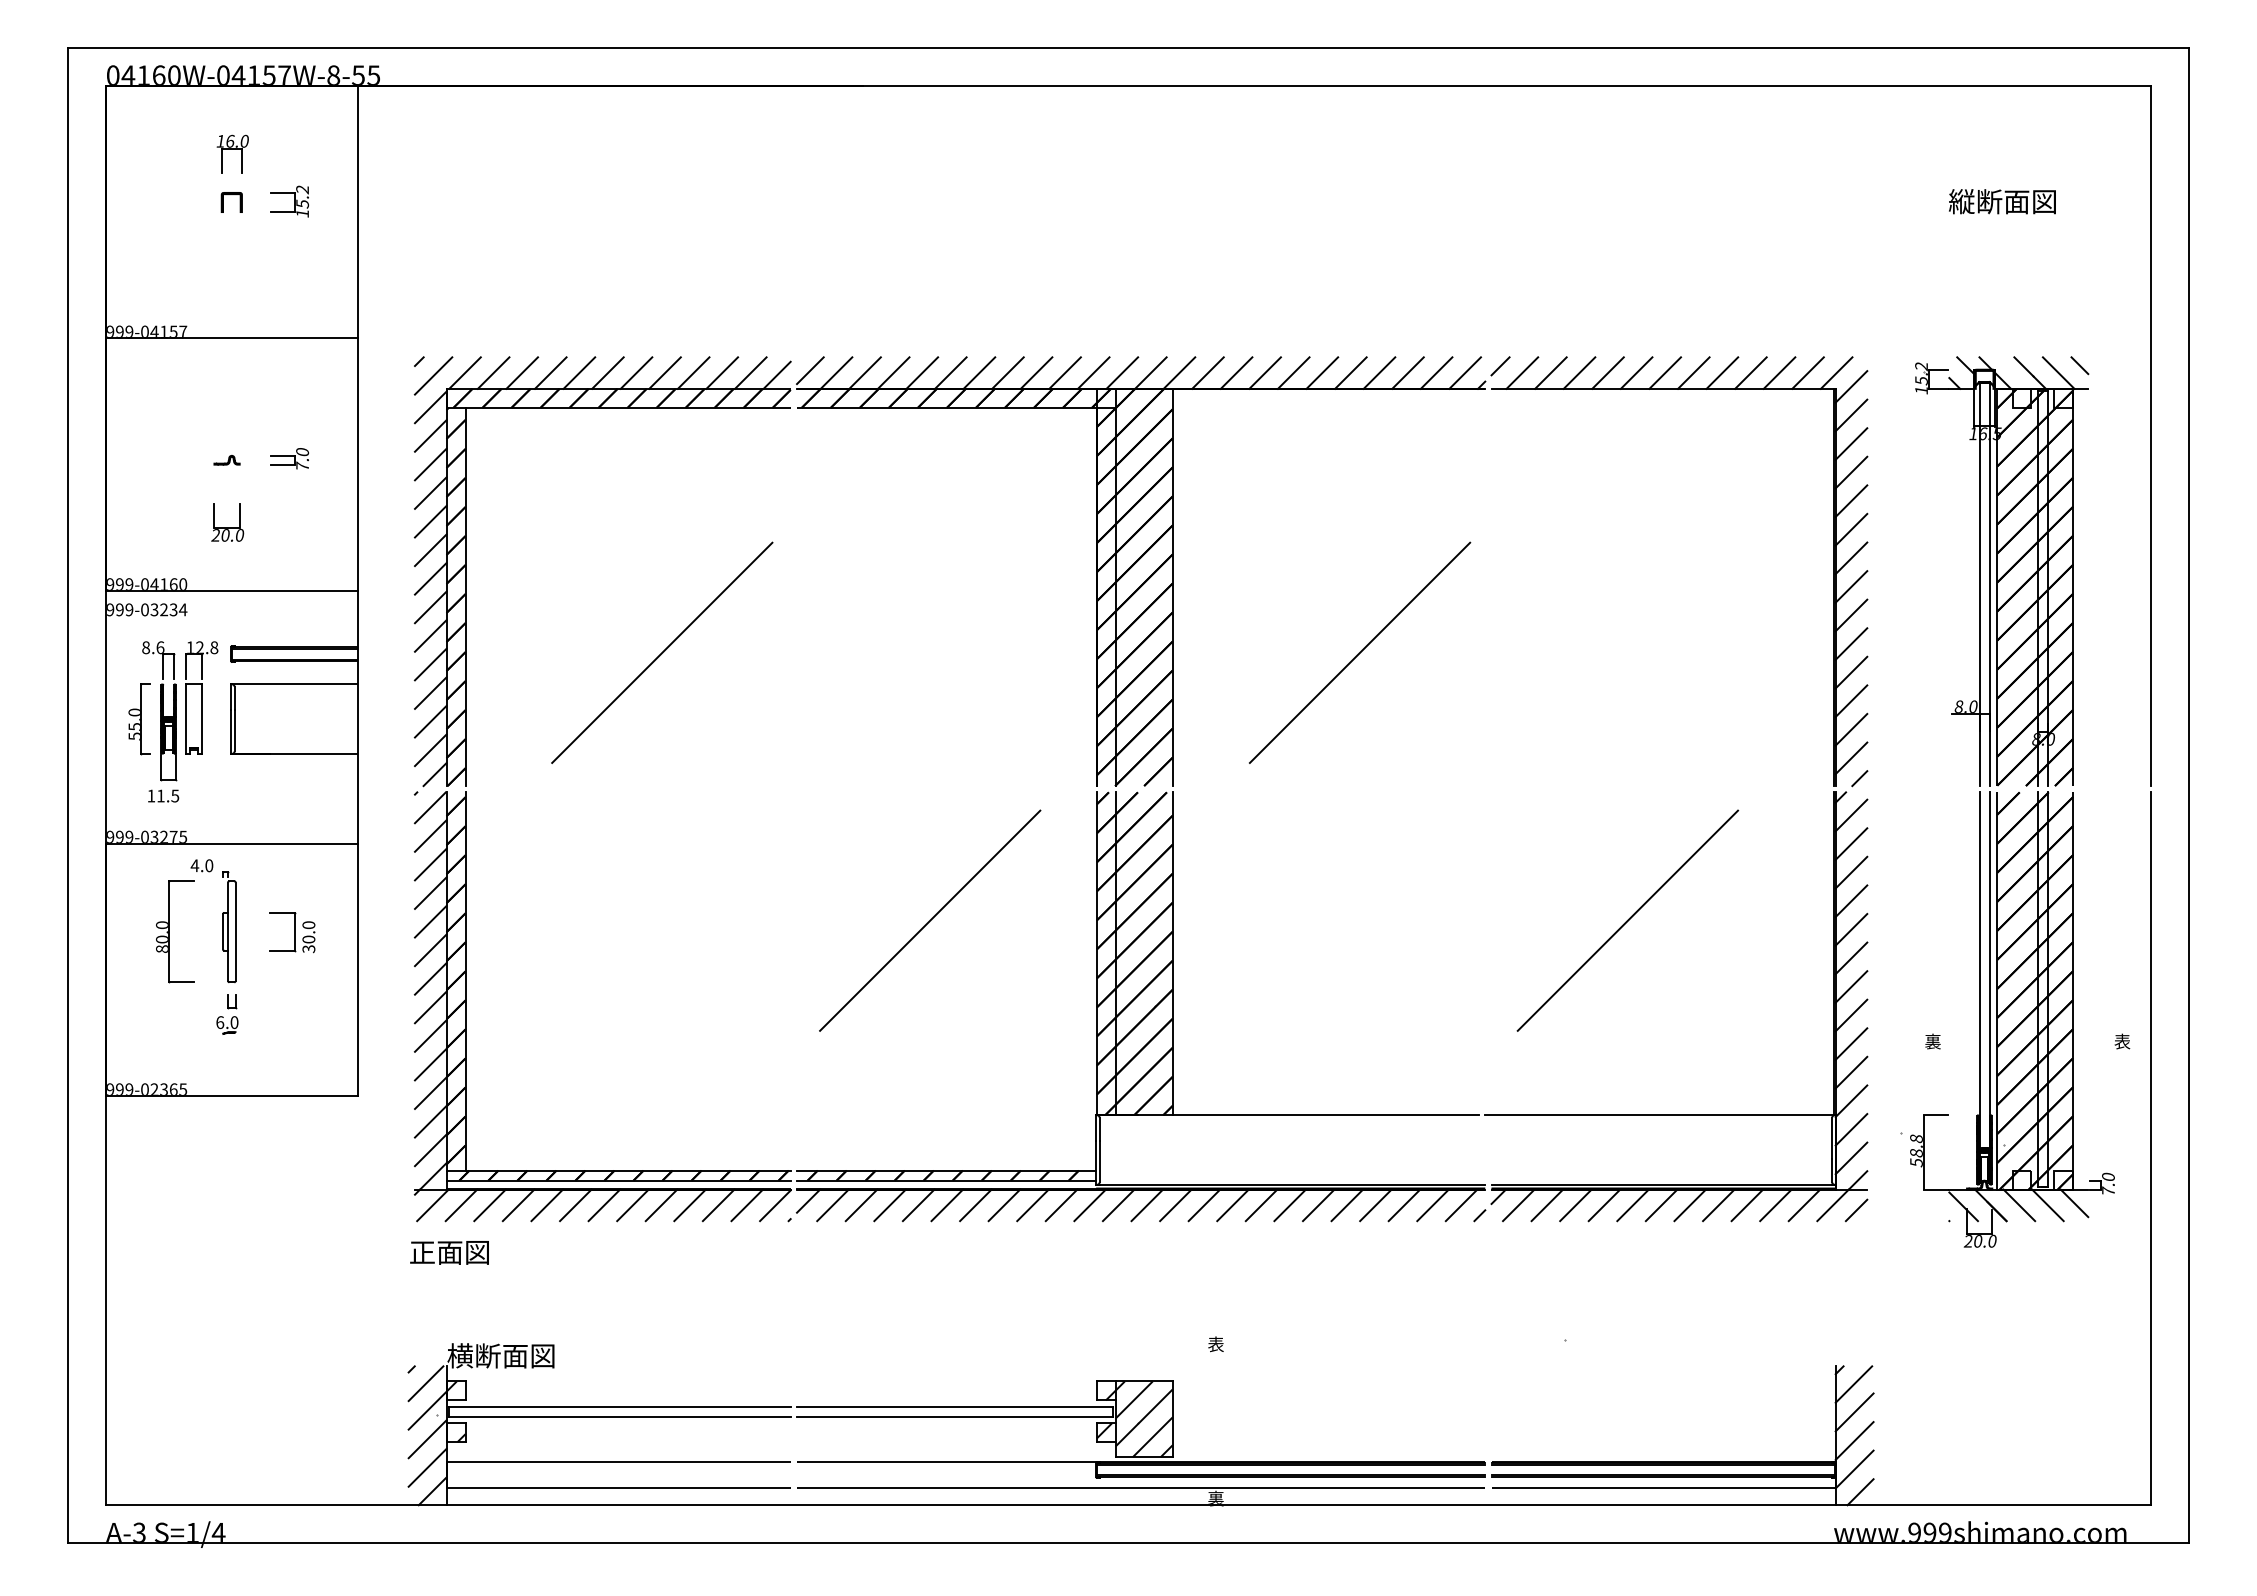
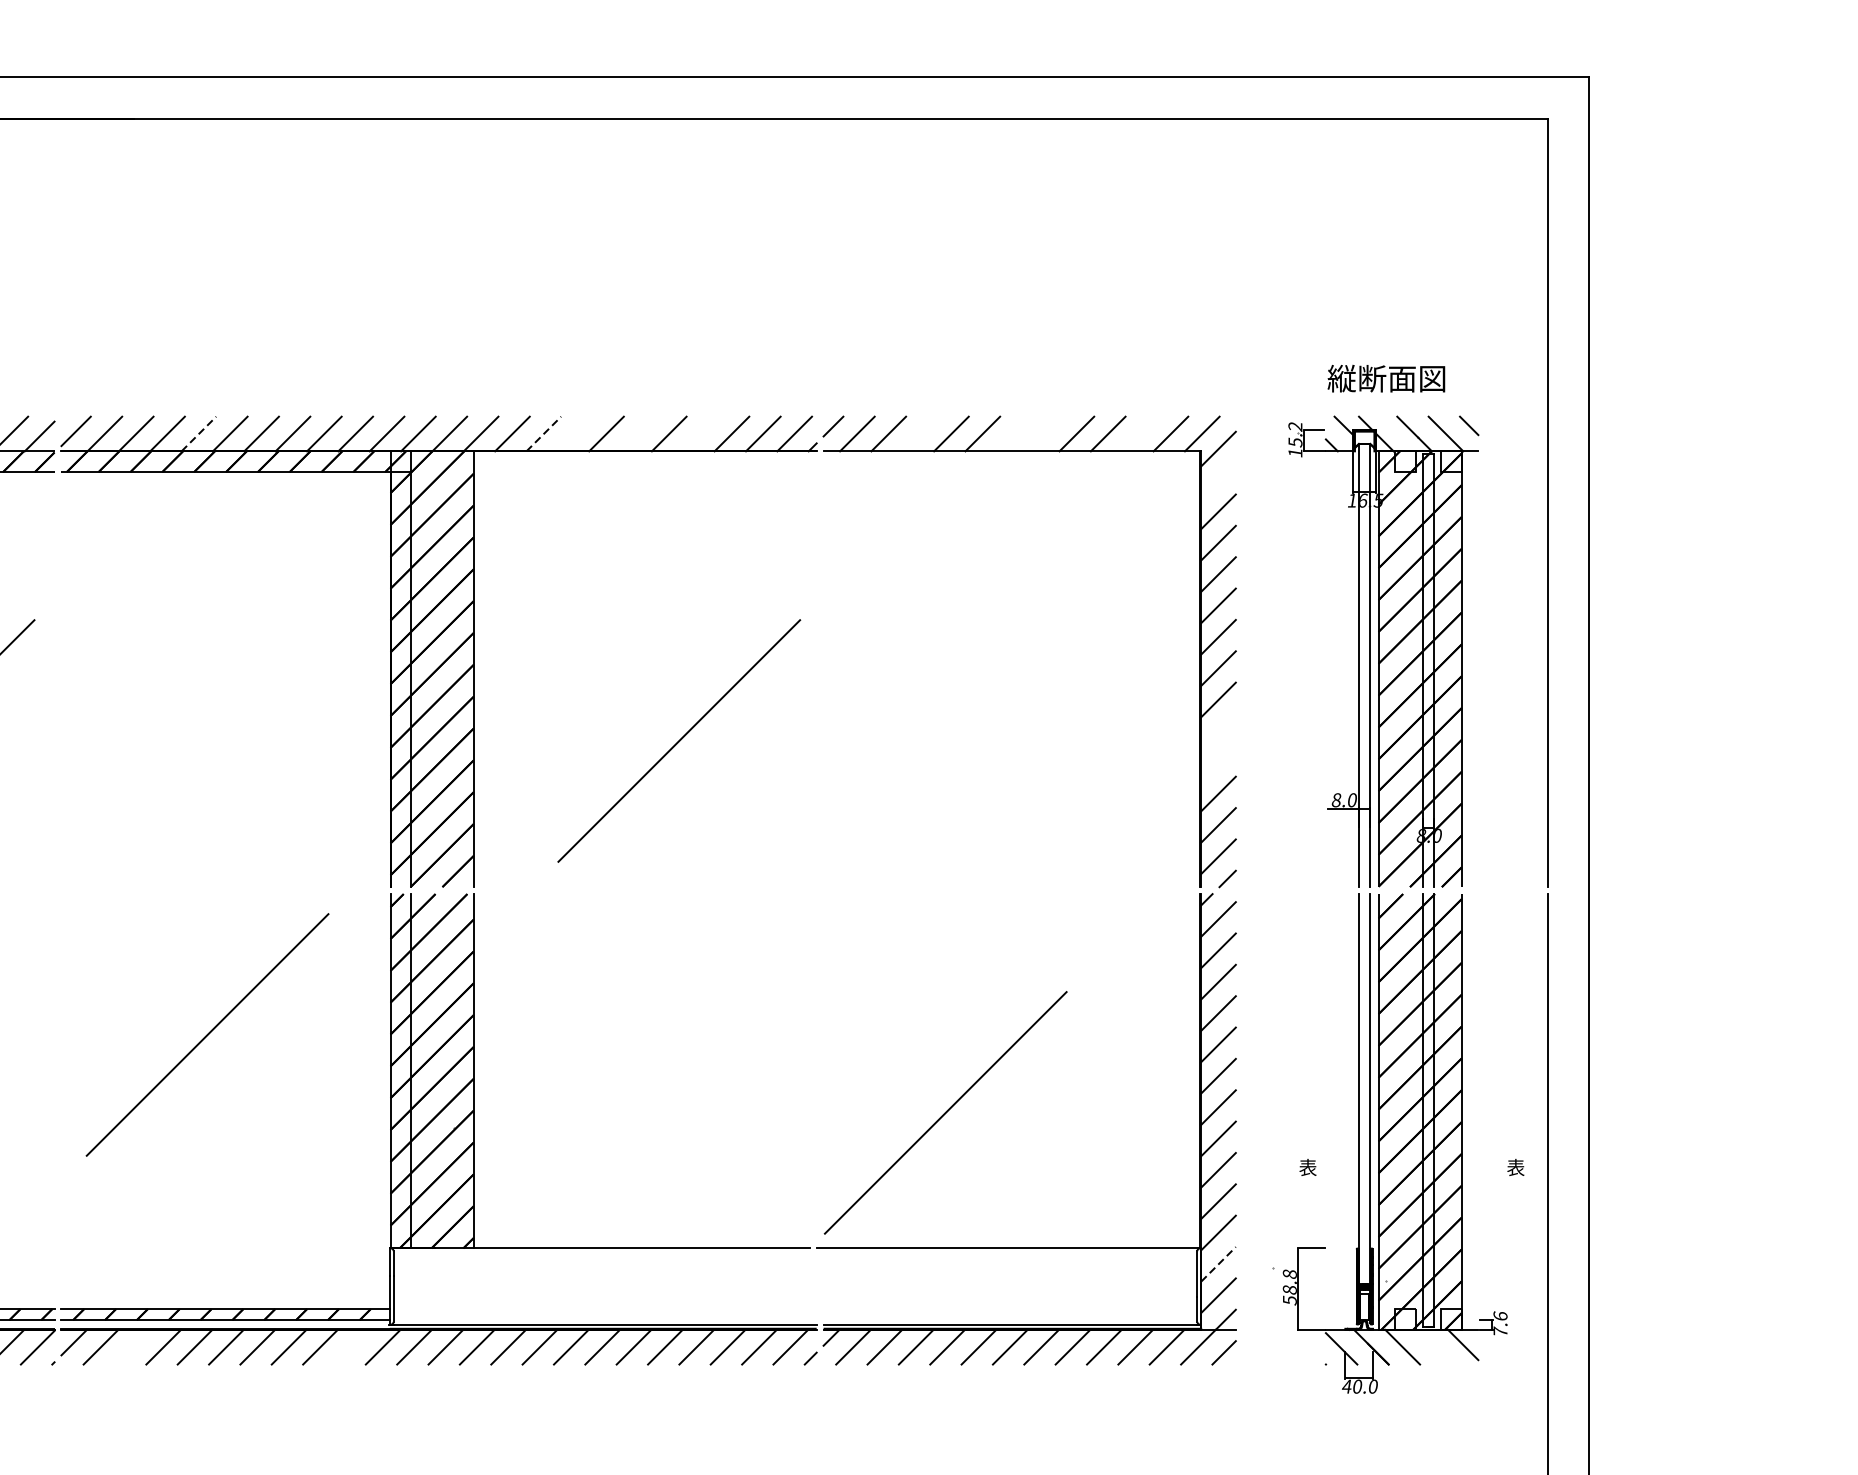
text: (2002, 201) -> (1386, 378), moved
line: (922, 372) -> (199, 433), solid -> dashed
line: (1236, 372) -> (543, 433), solid -> dashed
line: (1264, 372) -> (574, 433), removed
line: (1322, 372) -> (638, 433), removed
line: (1379, 372) -> (700, 433), removed
line: (1579, 372) -> (920, 433), removed
line: (1665, 372) -> (1014, 433), removed
line: (1693, 372) -> (1045, 433), removed
line: (1779, 372) -> (1139, 433), removed
line: (1851, 415) -> (1218, 480), removed
line: (1851, 643) -> (1218, 730), removed
line: (1851, 672) -> (1218, 762), removed
line: (1627, 920) -> (945, 1112), moved
text: (1932, 1042) -> (1307, 1168), 裏 -> 表
line: (1851, 1129) -> (1218, 1264), solid -> dashed
text: (2108, 1176) -> (1500, 1315), 7.0 -> 7.6
line: (861, 1205) -> (132, 1347), removed
line: (1061, 1205) -> (351, 1347), removed
line: (2047, 1205) -> (1433, 1347), removed
text: (1967, 1241) -> (1345, 1386), 20.0 -> 40.0

